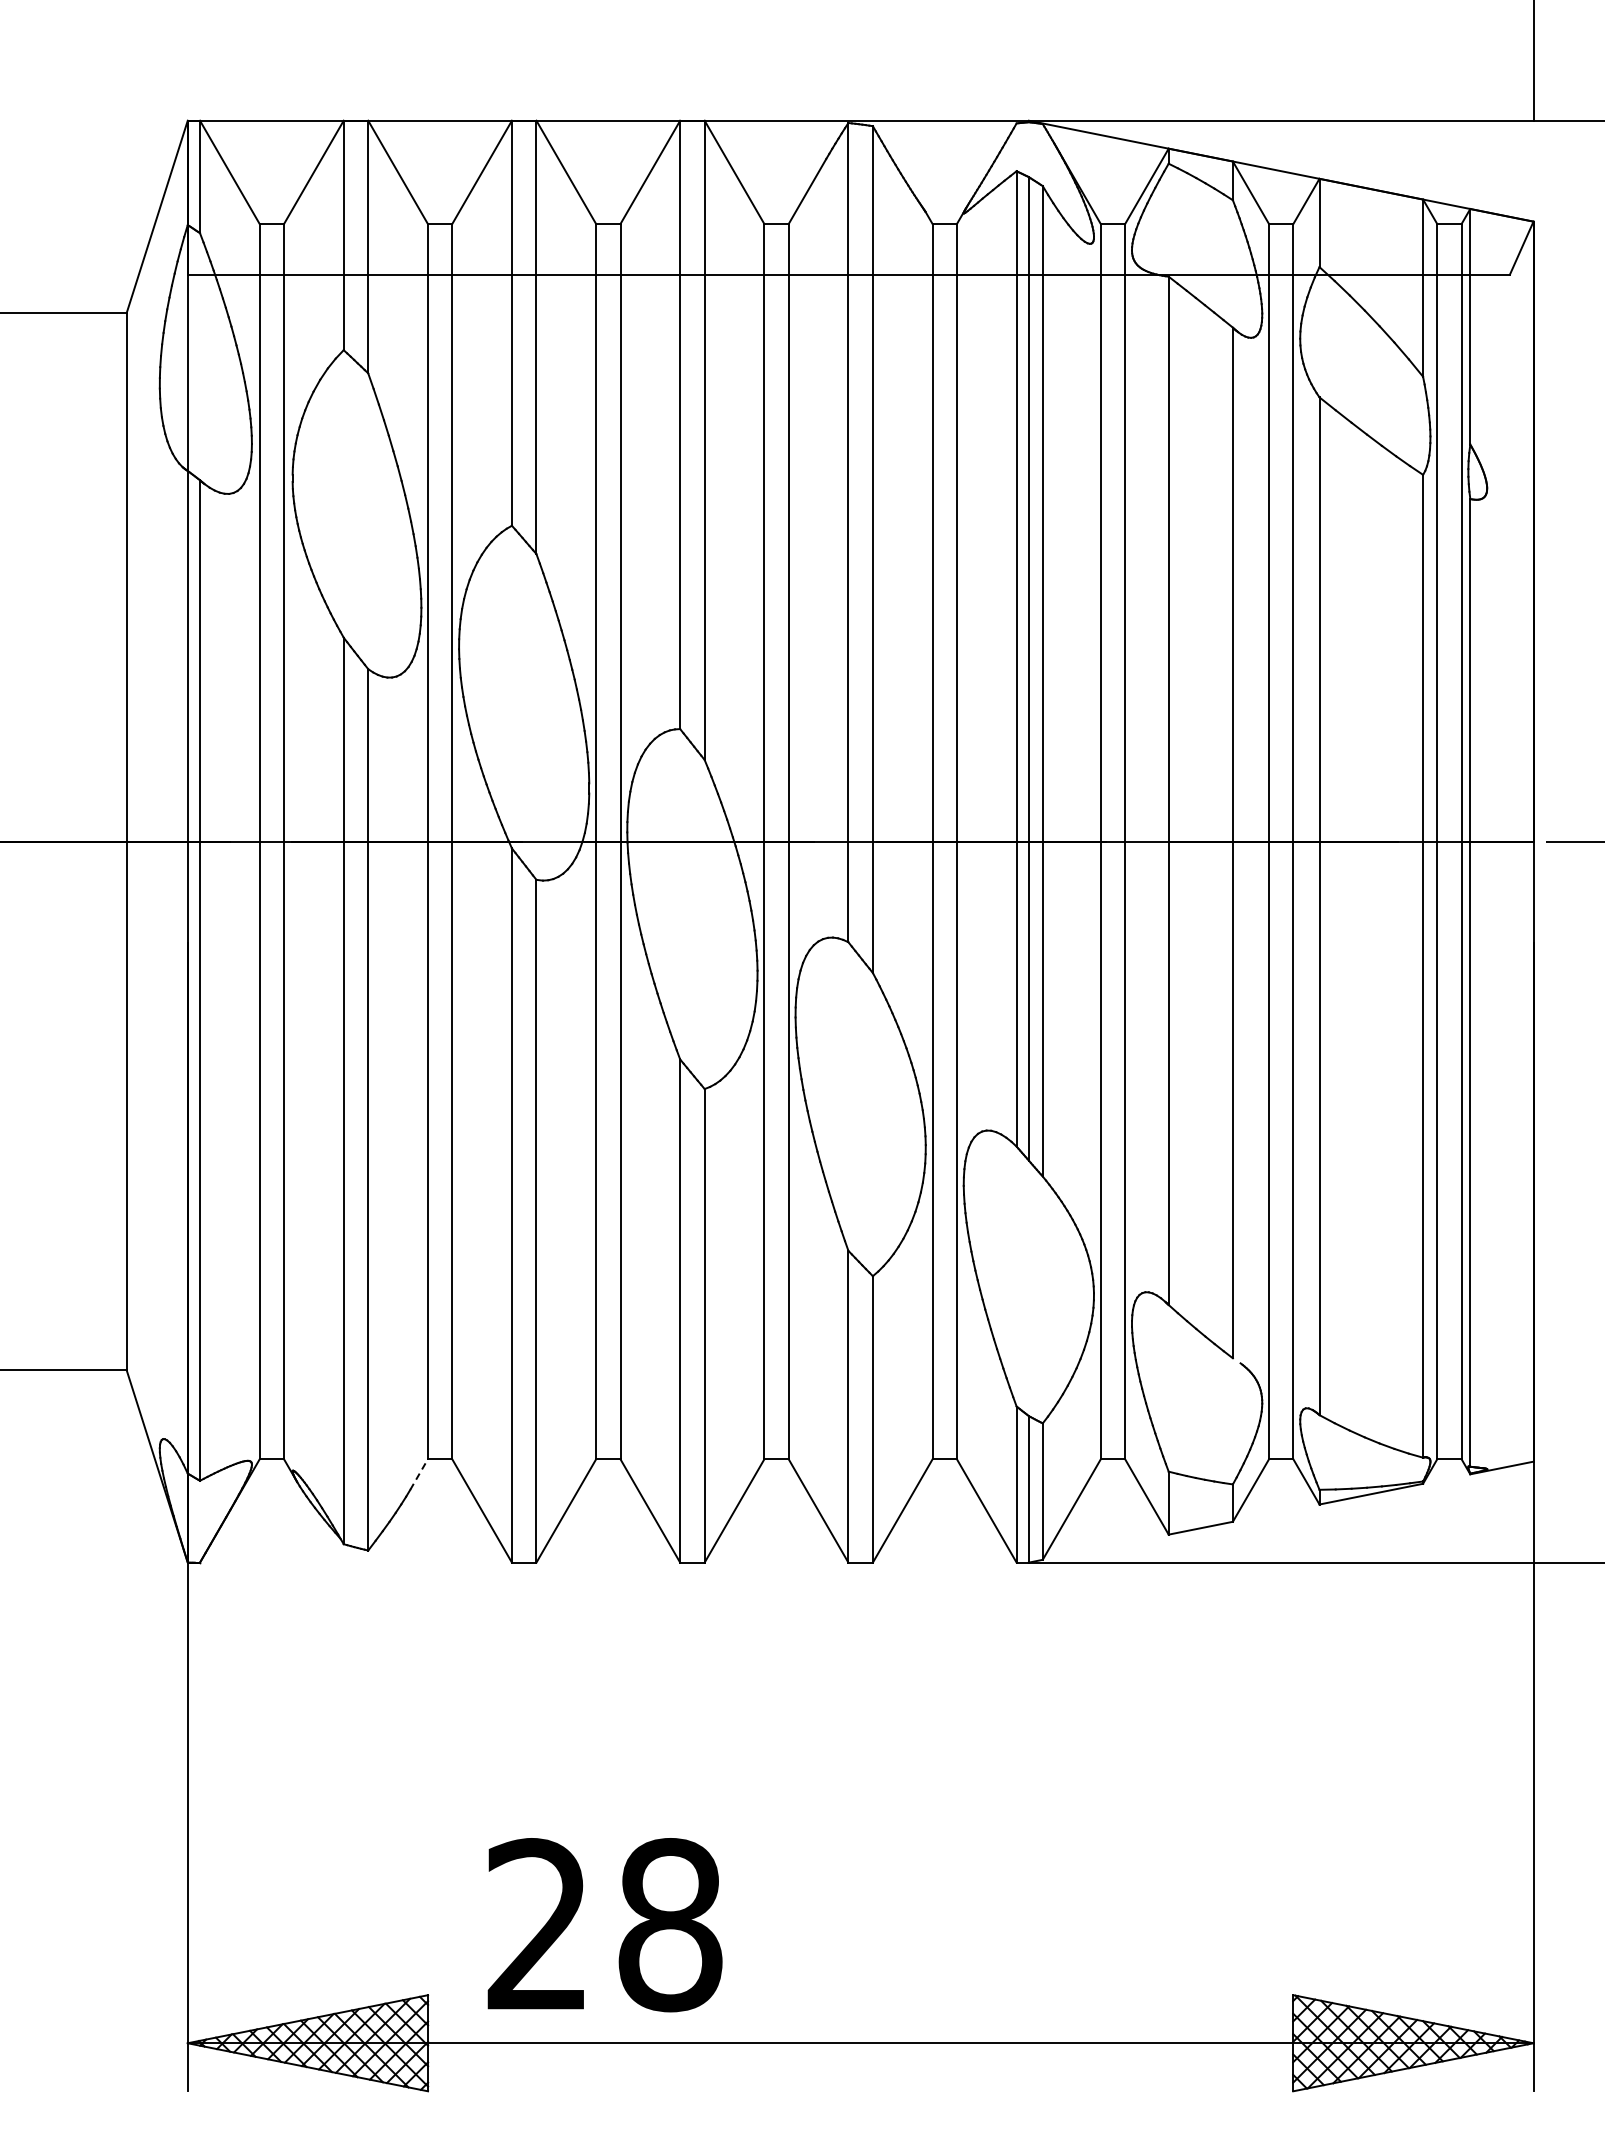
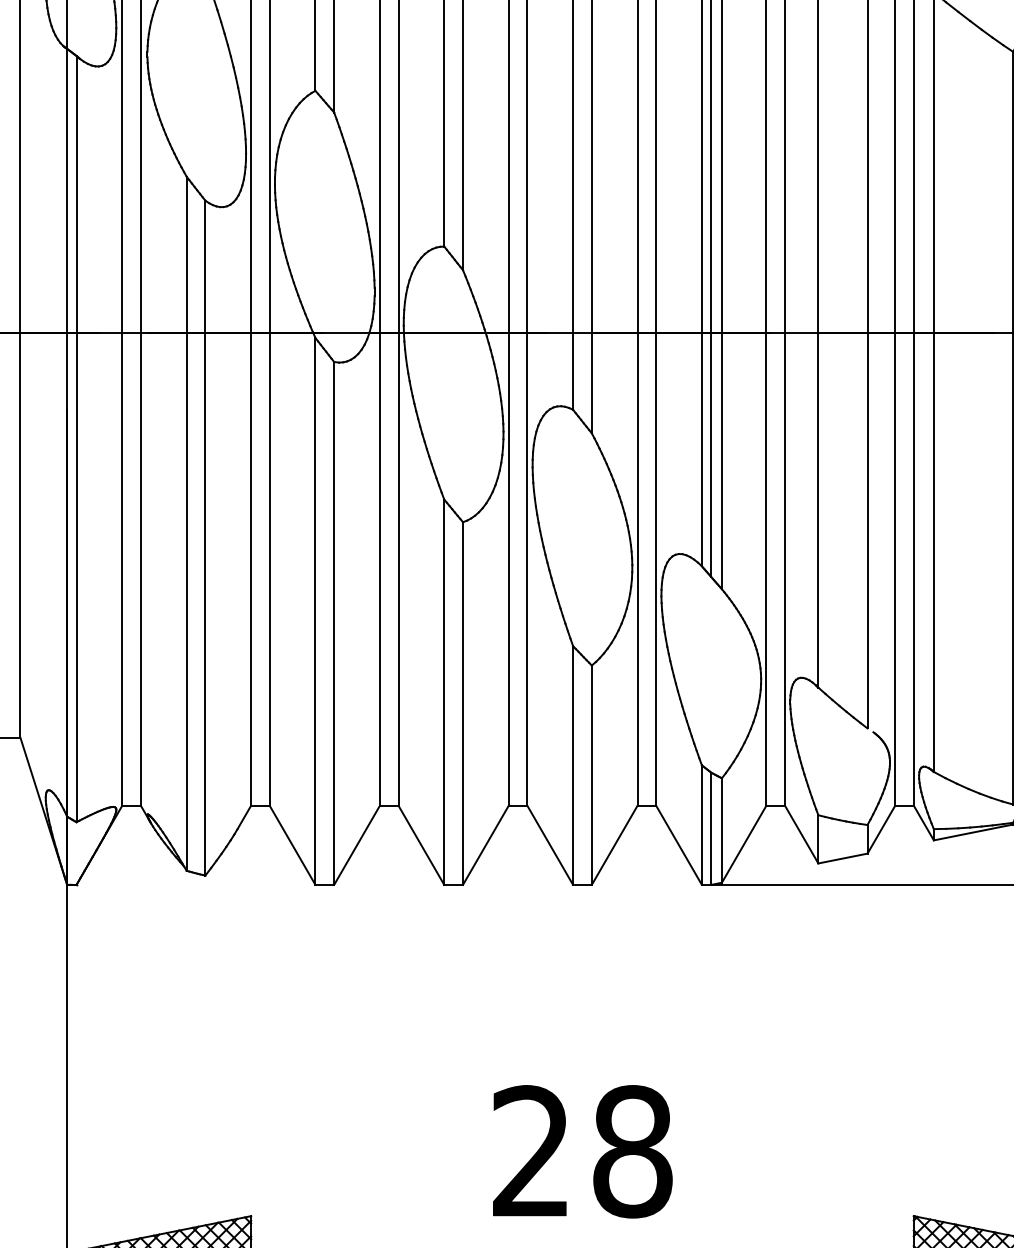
line: (419, 1474) -> (244, 817), dashed -> solid
text: (604, 1925) -> (582, 1152), moved

